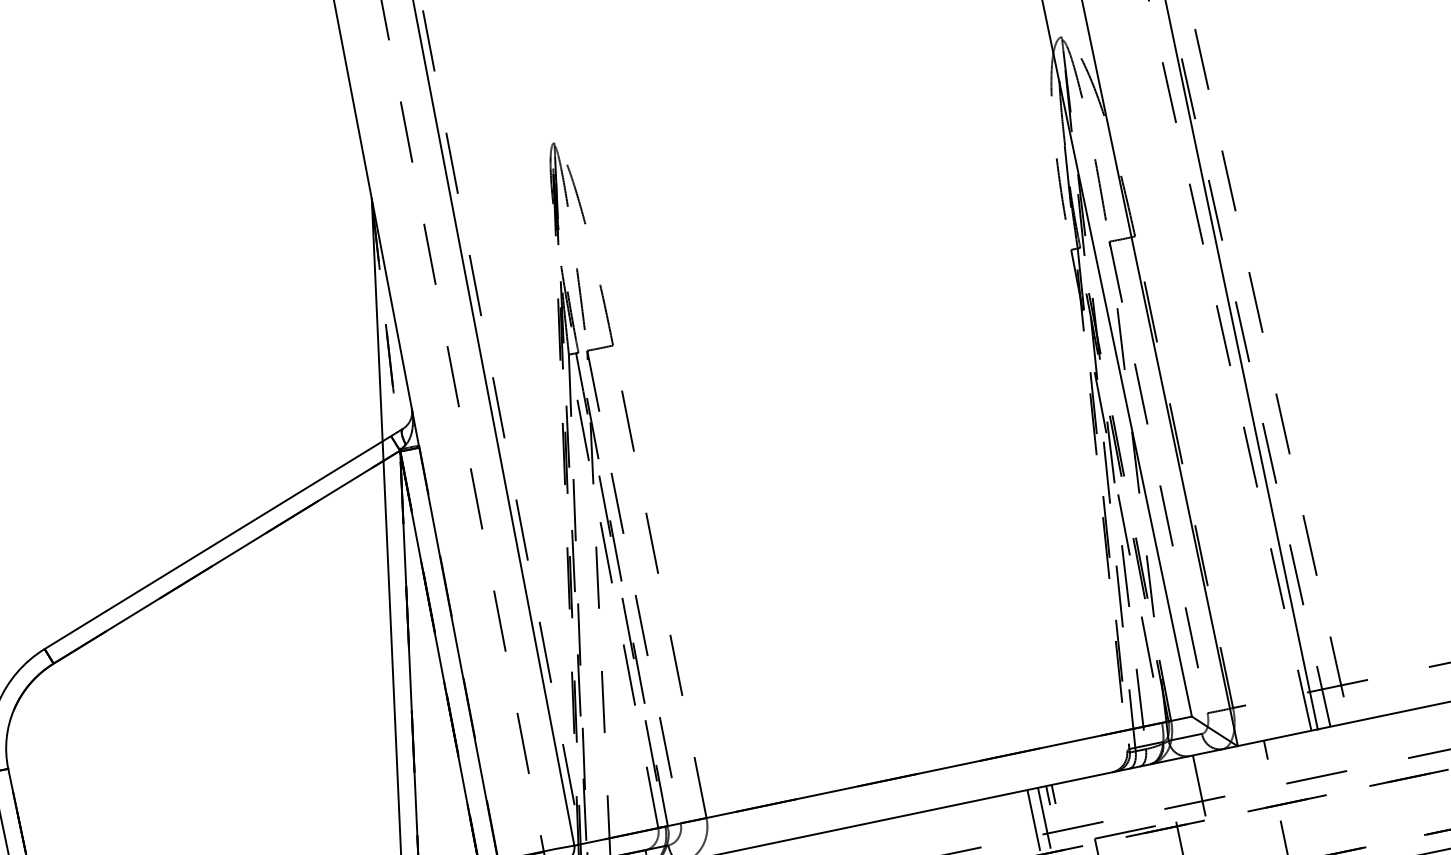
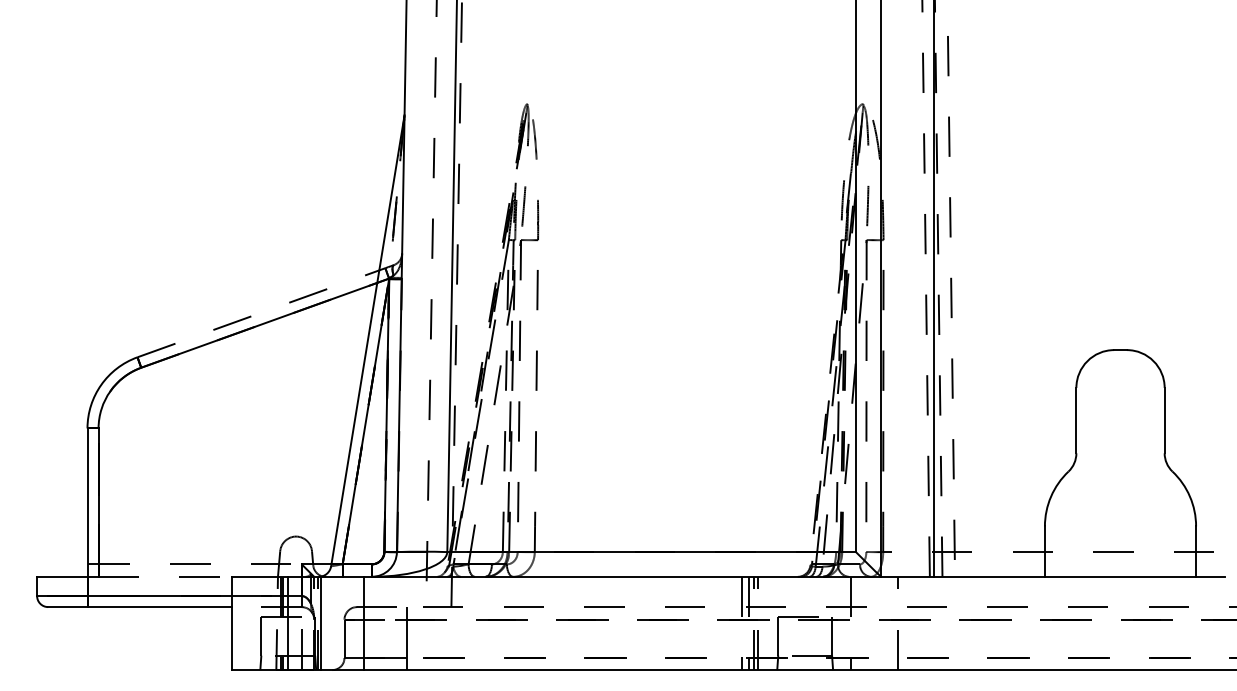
line: (213, 544) -> (258, 313), solid -> dashed

